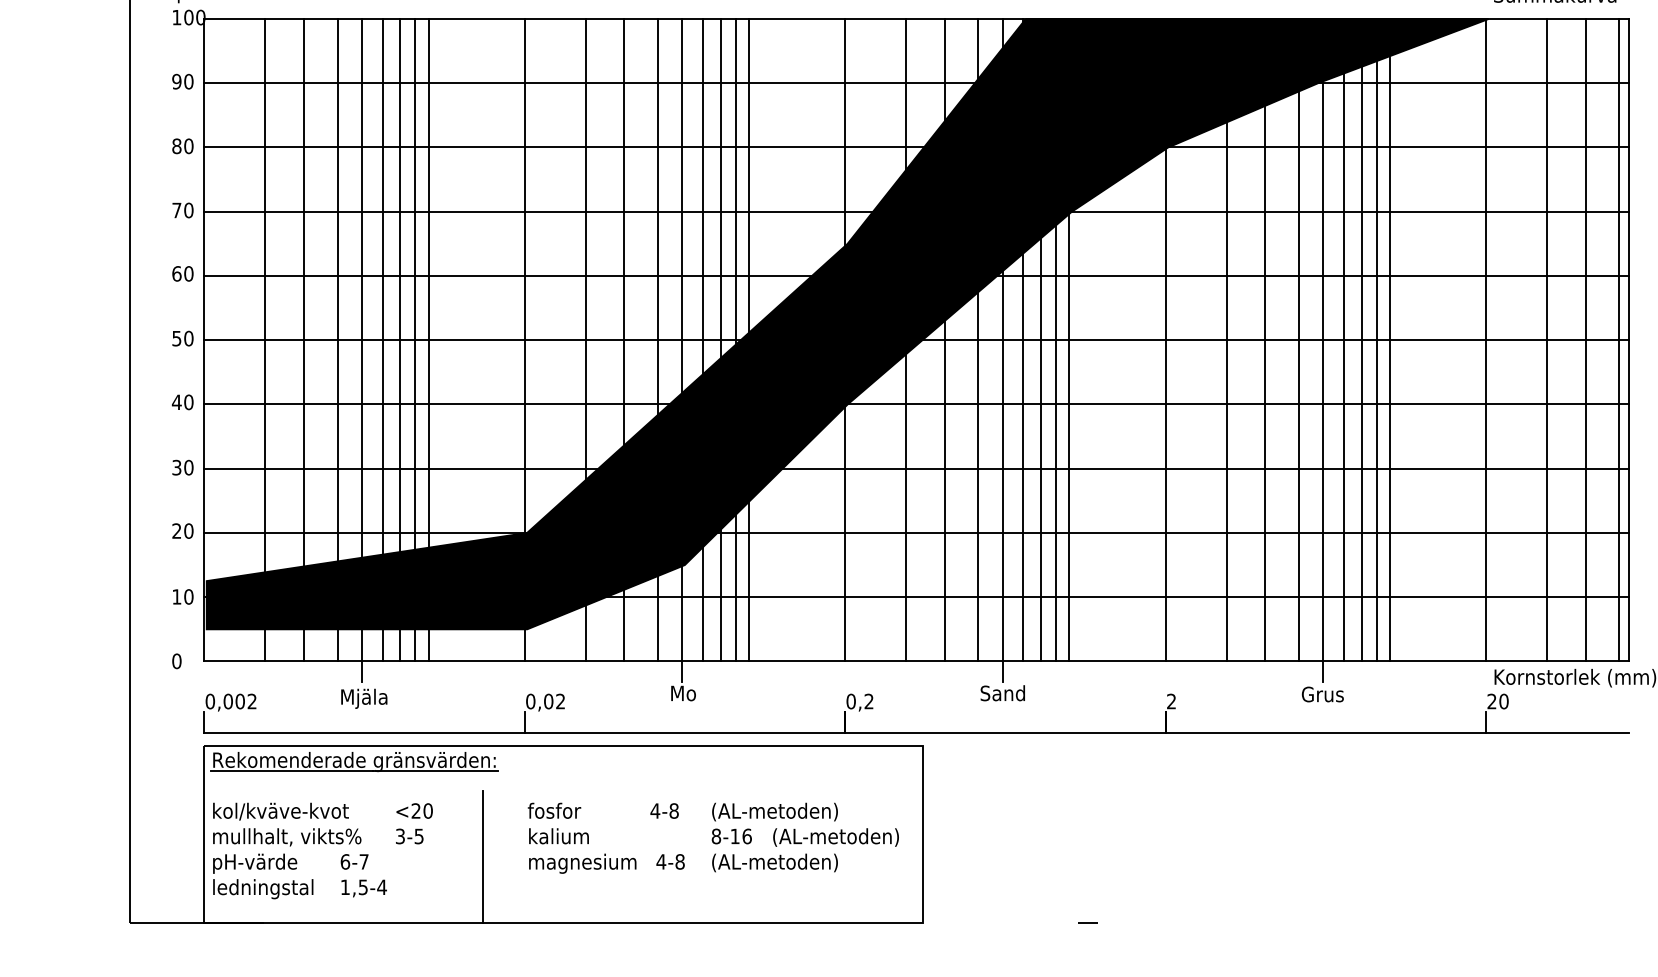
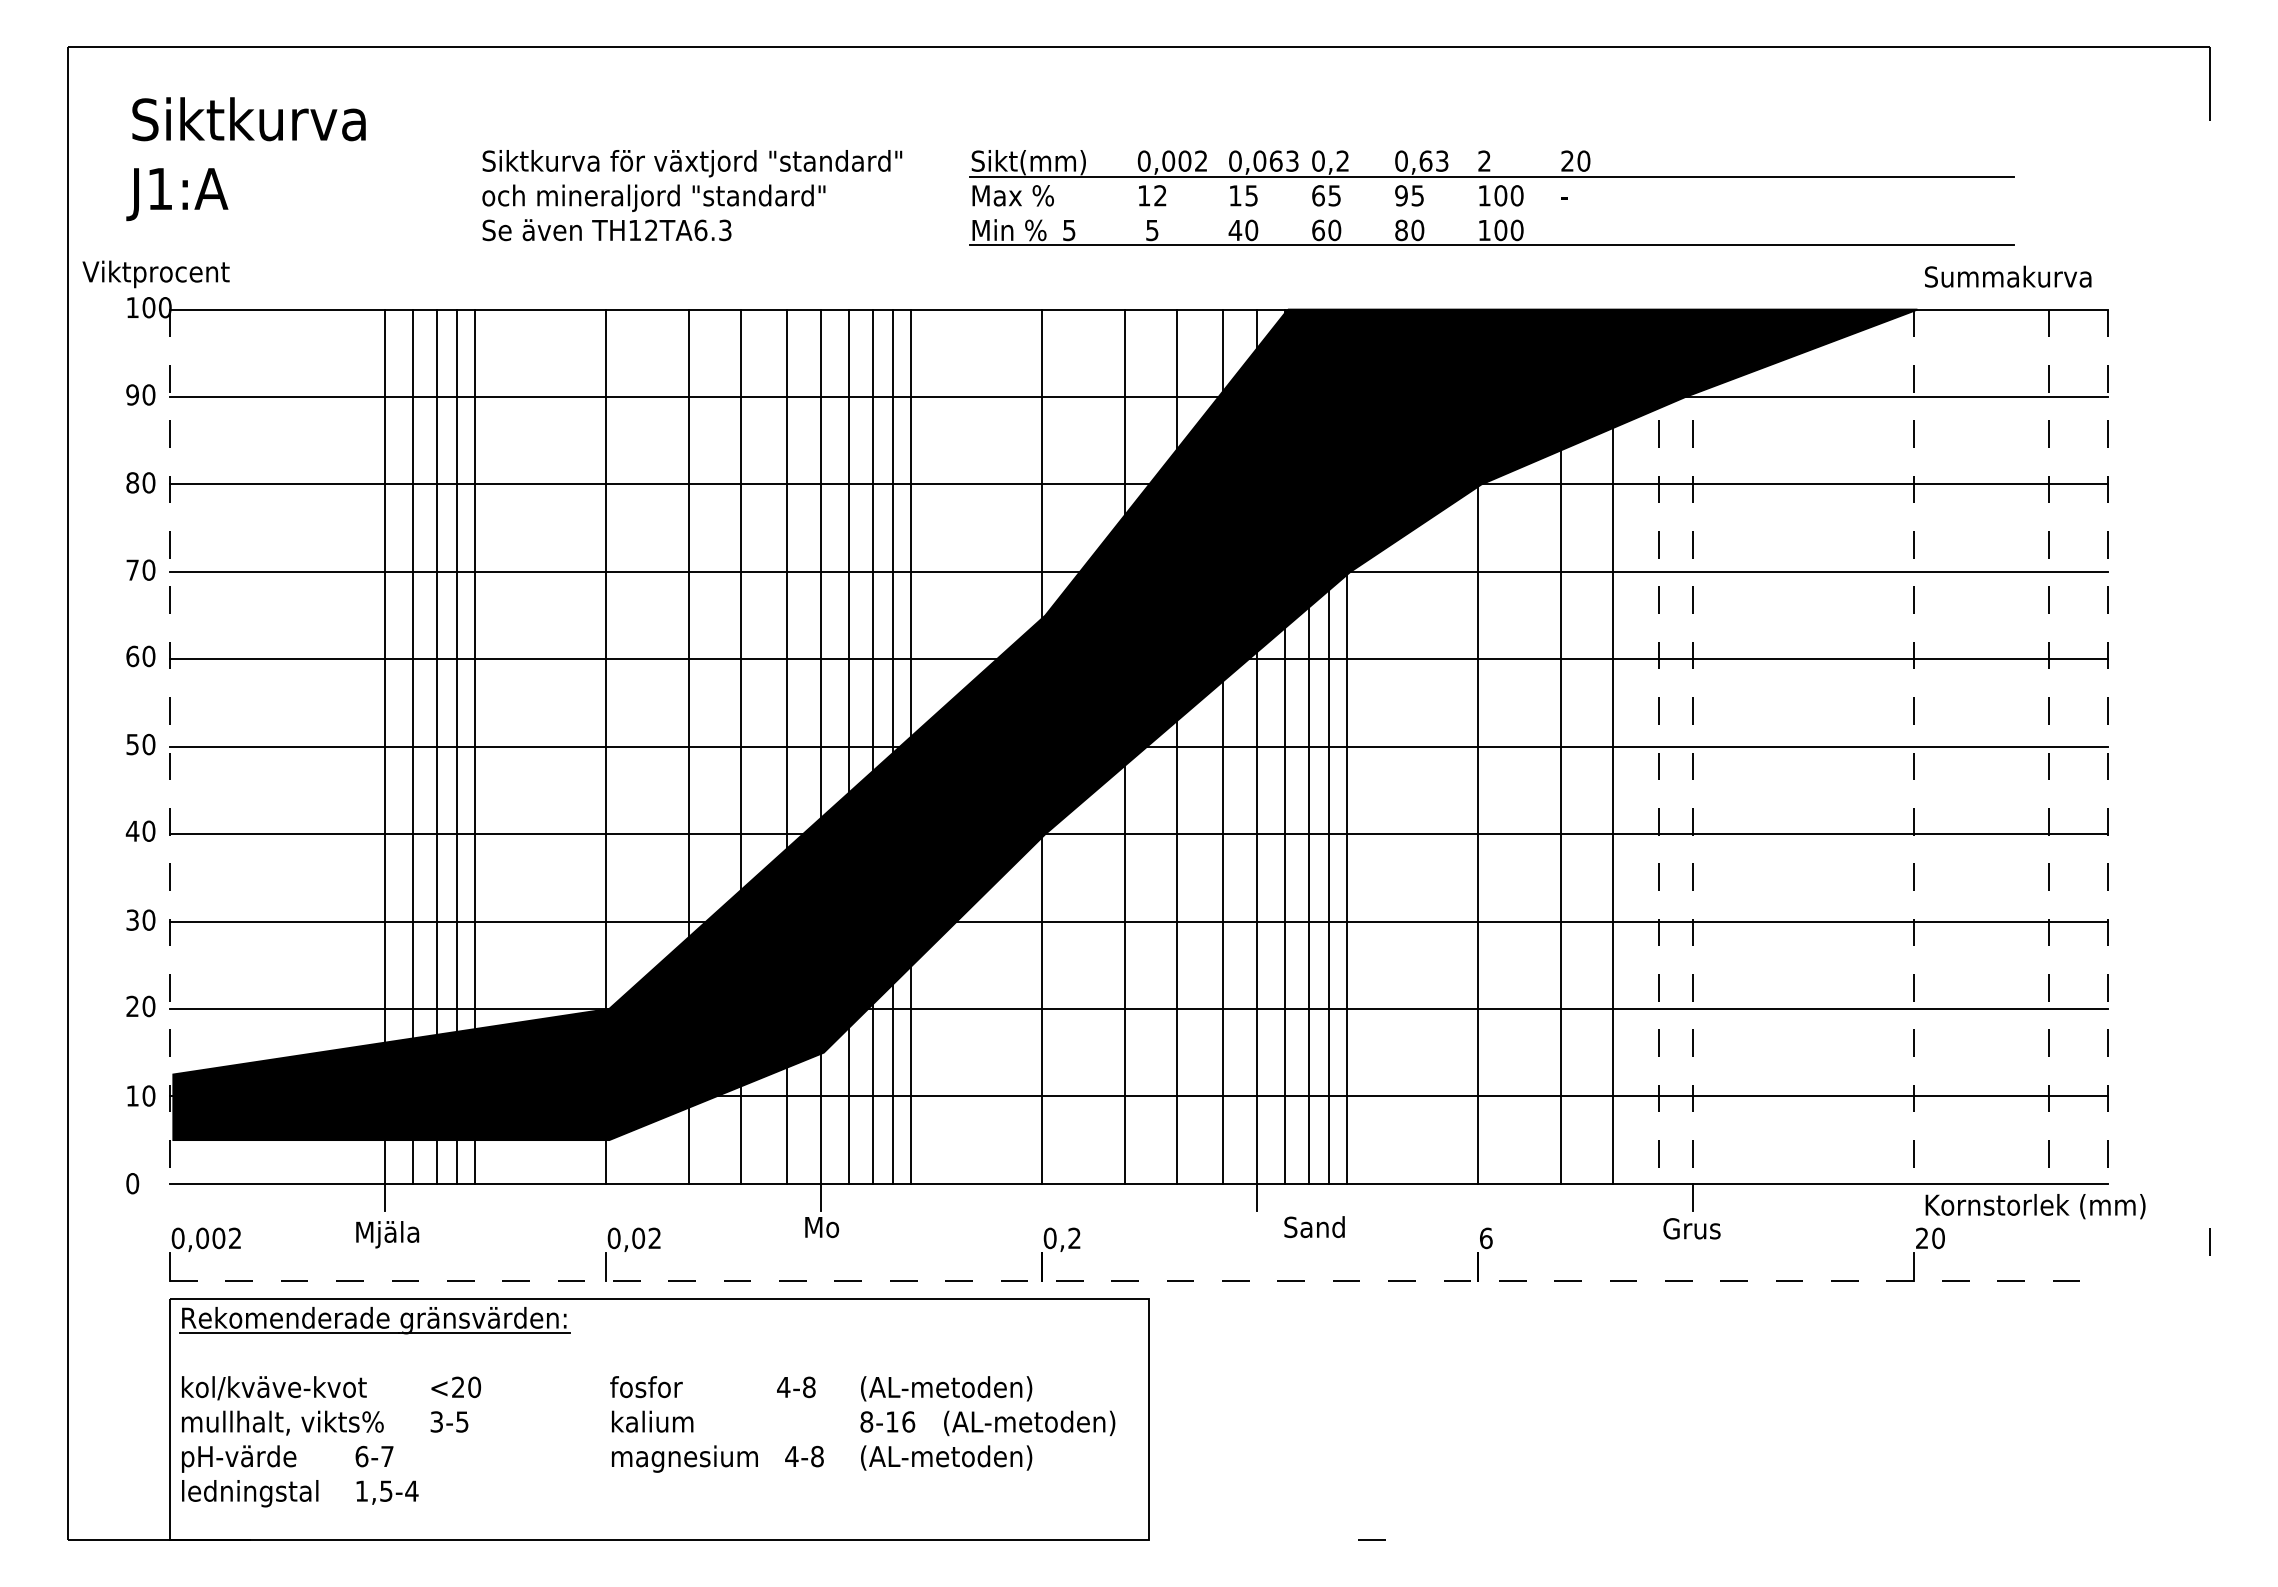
line: (204, 340) -> (170, 747), solid -> dashed
line: (265, 340) -> (253, 746), removed
line: (303, 340) -> (305, 746), removed
line: (337, 340) -> (351, 746), removed
line: (1298, 340) -> (1659, 747), solid -> dashed
line: (1323, 340) -> (1692, 747), solid -> dashed
line: (1343, 340) -> (1720, 746), removed
line: (1361, 340) -> (1744, 746), removed
line: (1376, 340) -> (1765, 746), removed
line: (1390, 340) -> (1783, 746), removed
line: (1486, 340) -> (1914, 747), solid -> dashed
line: (1547, 340) -> (1997, 746), removed
line: (1585, 340) -> (2049, 747), solid -> dashed
line: (1619, 340) -> (2095, 746), removed
line: (1628, 340) -> (2107, 747), solid -> dashed
text: (1002, 693) -> (1314, 1227), moved
text: (1171, 701) -> (1486, 1238), 2 -> 6
line: (916, 732) -> (1139, 1280), solid -> dashed
line: (482, 856) -> (548, 1449), removed

